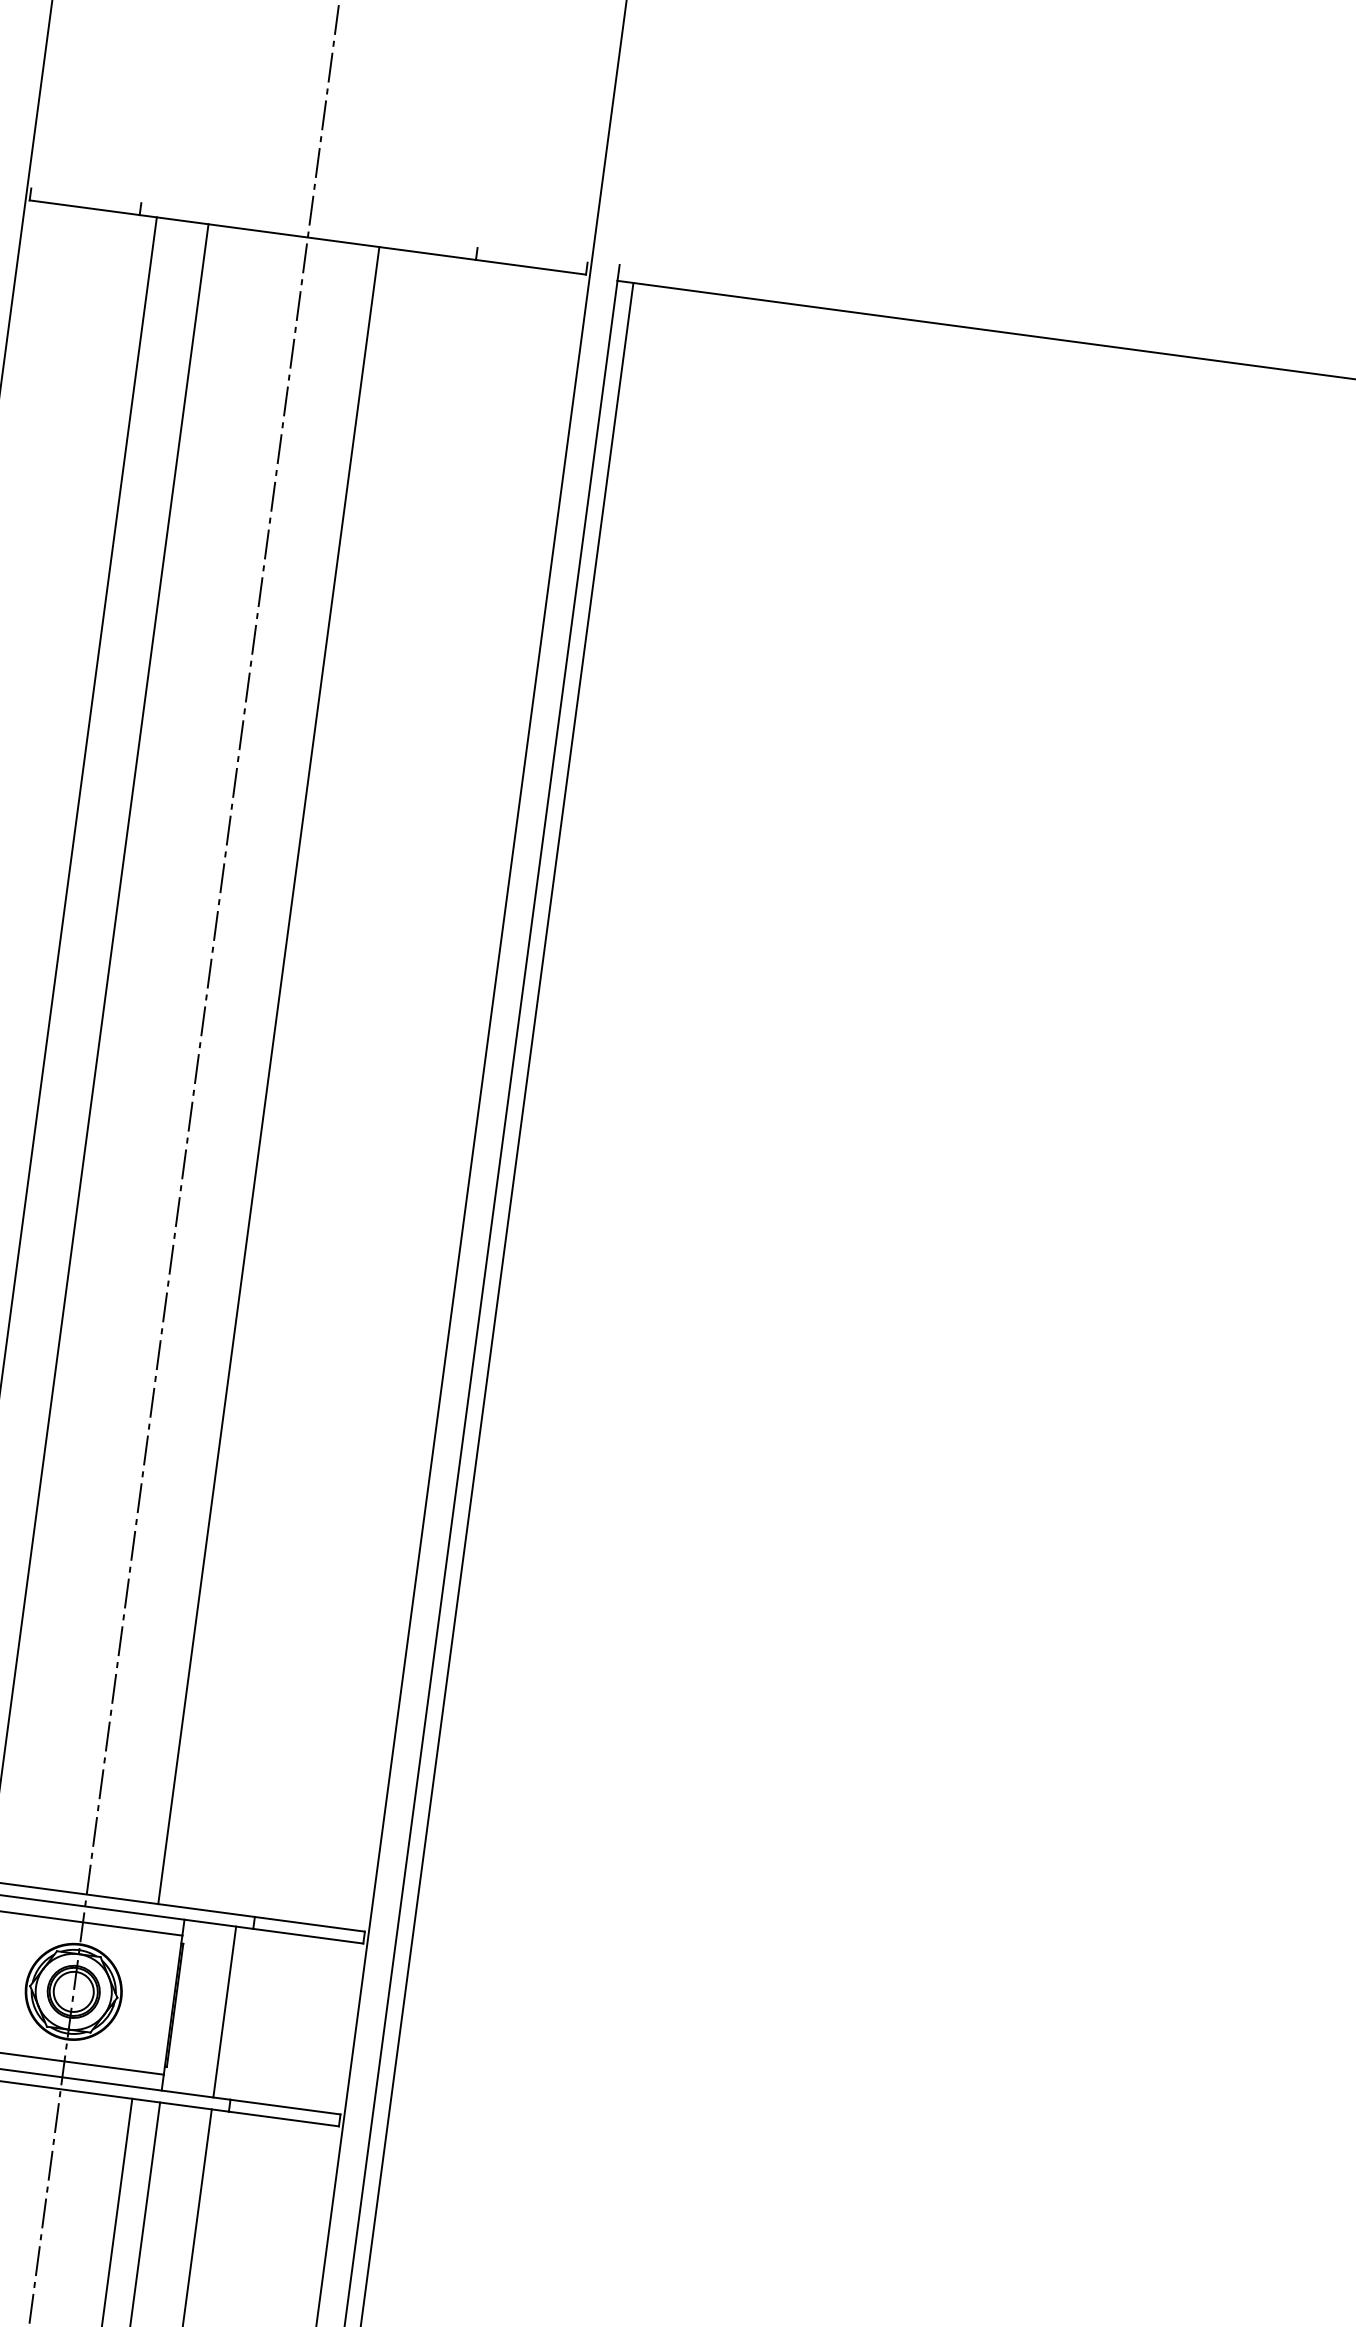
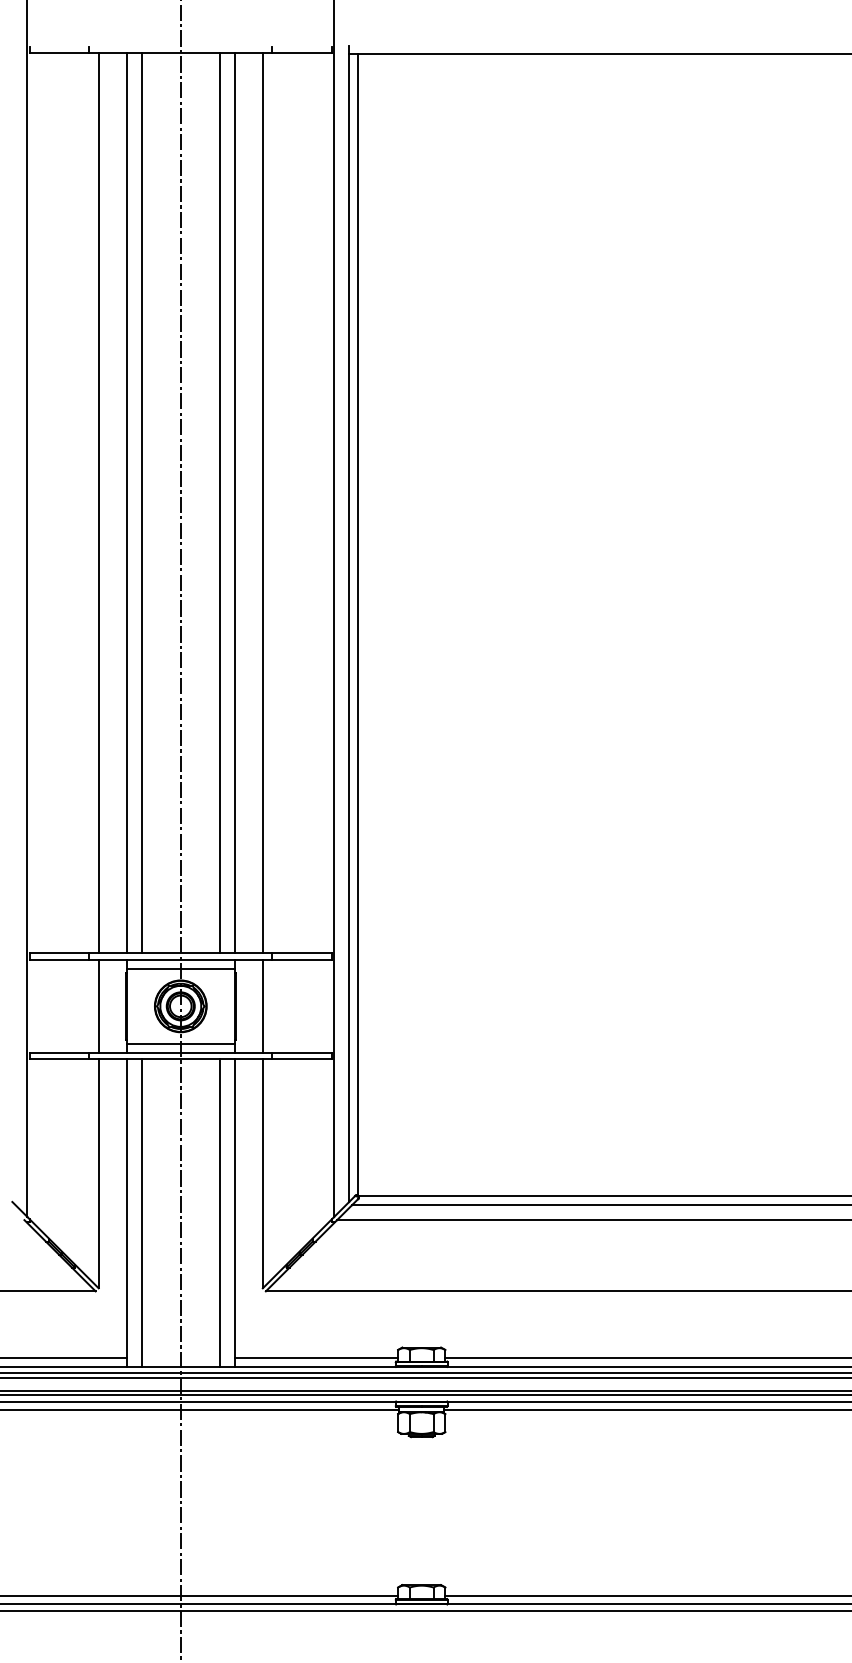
line: (124, 1056) -> (141, 503), added
line: (296, 1079) -> (234, 503), added
line: (347, 1086) -> (262, 503), added

